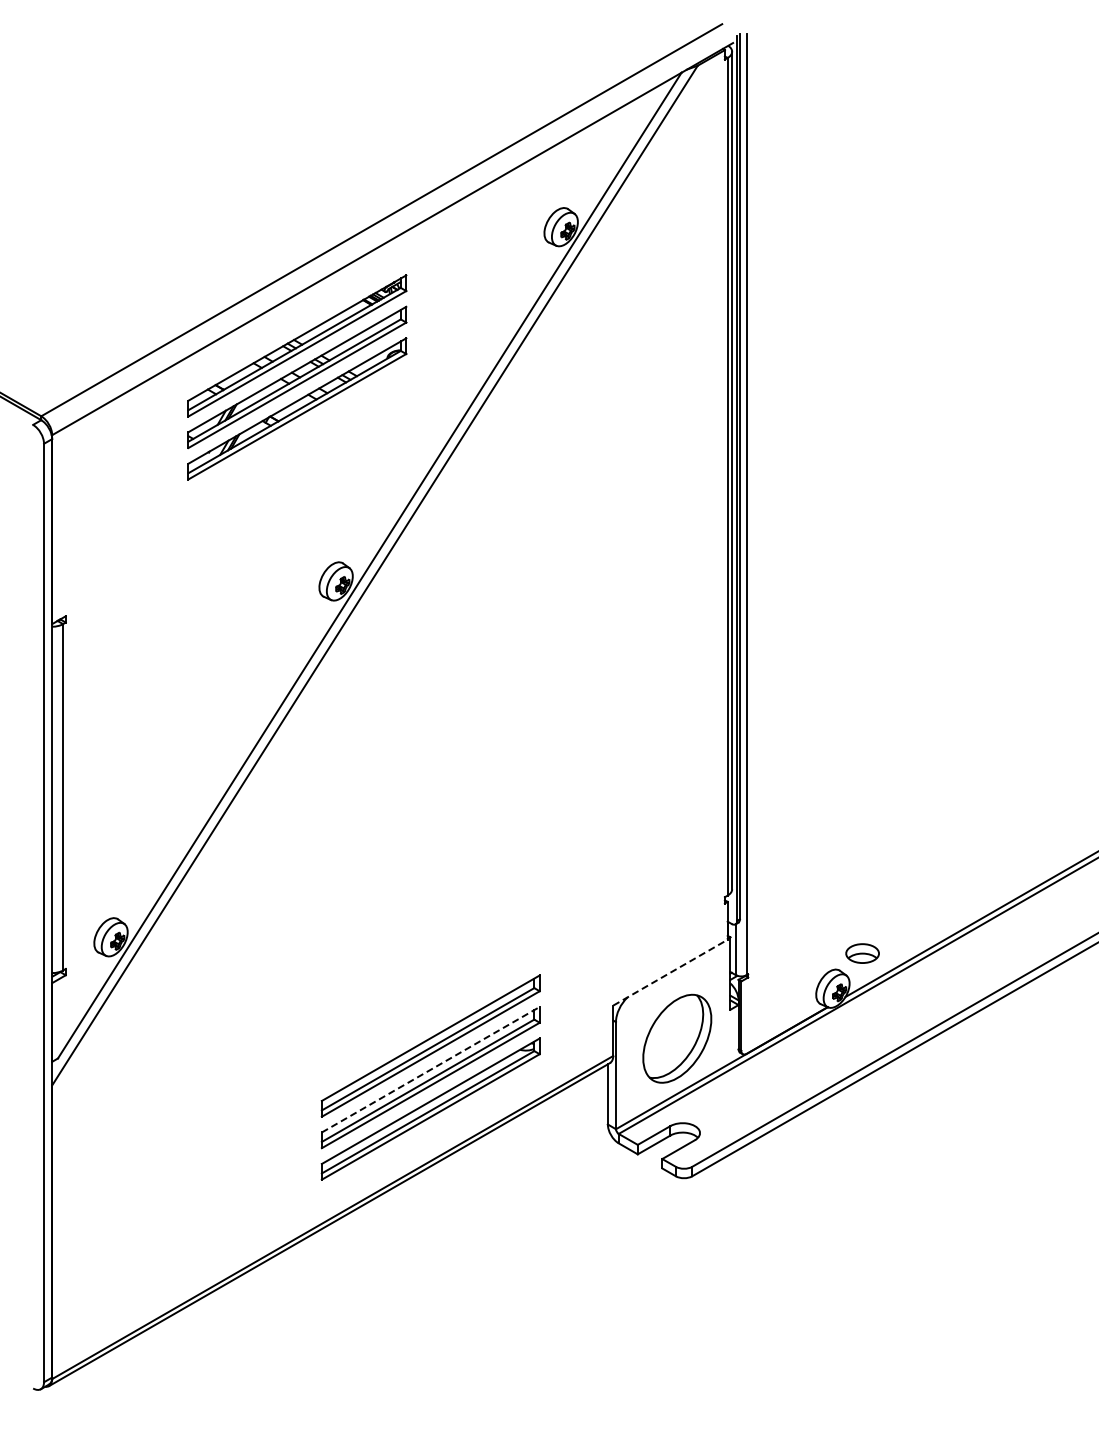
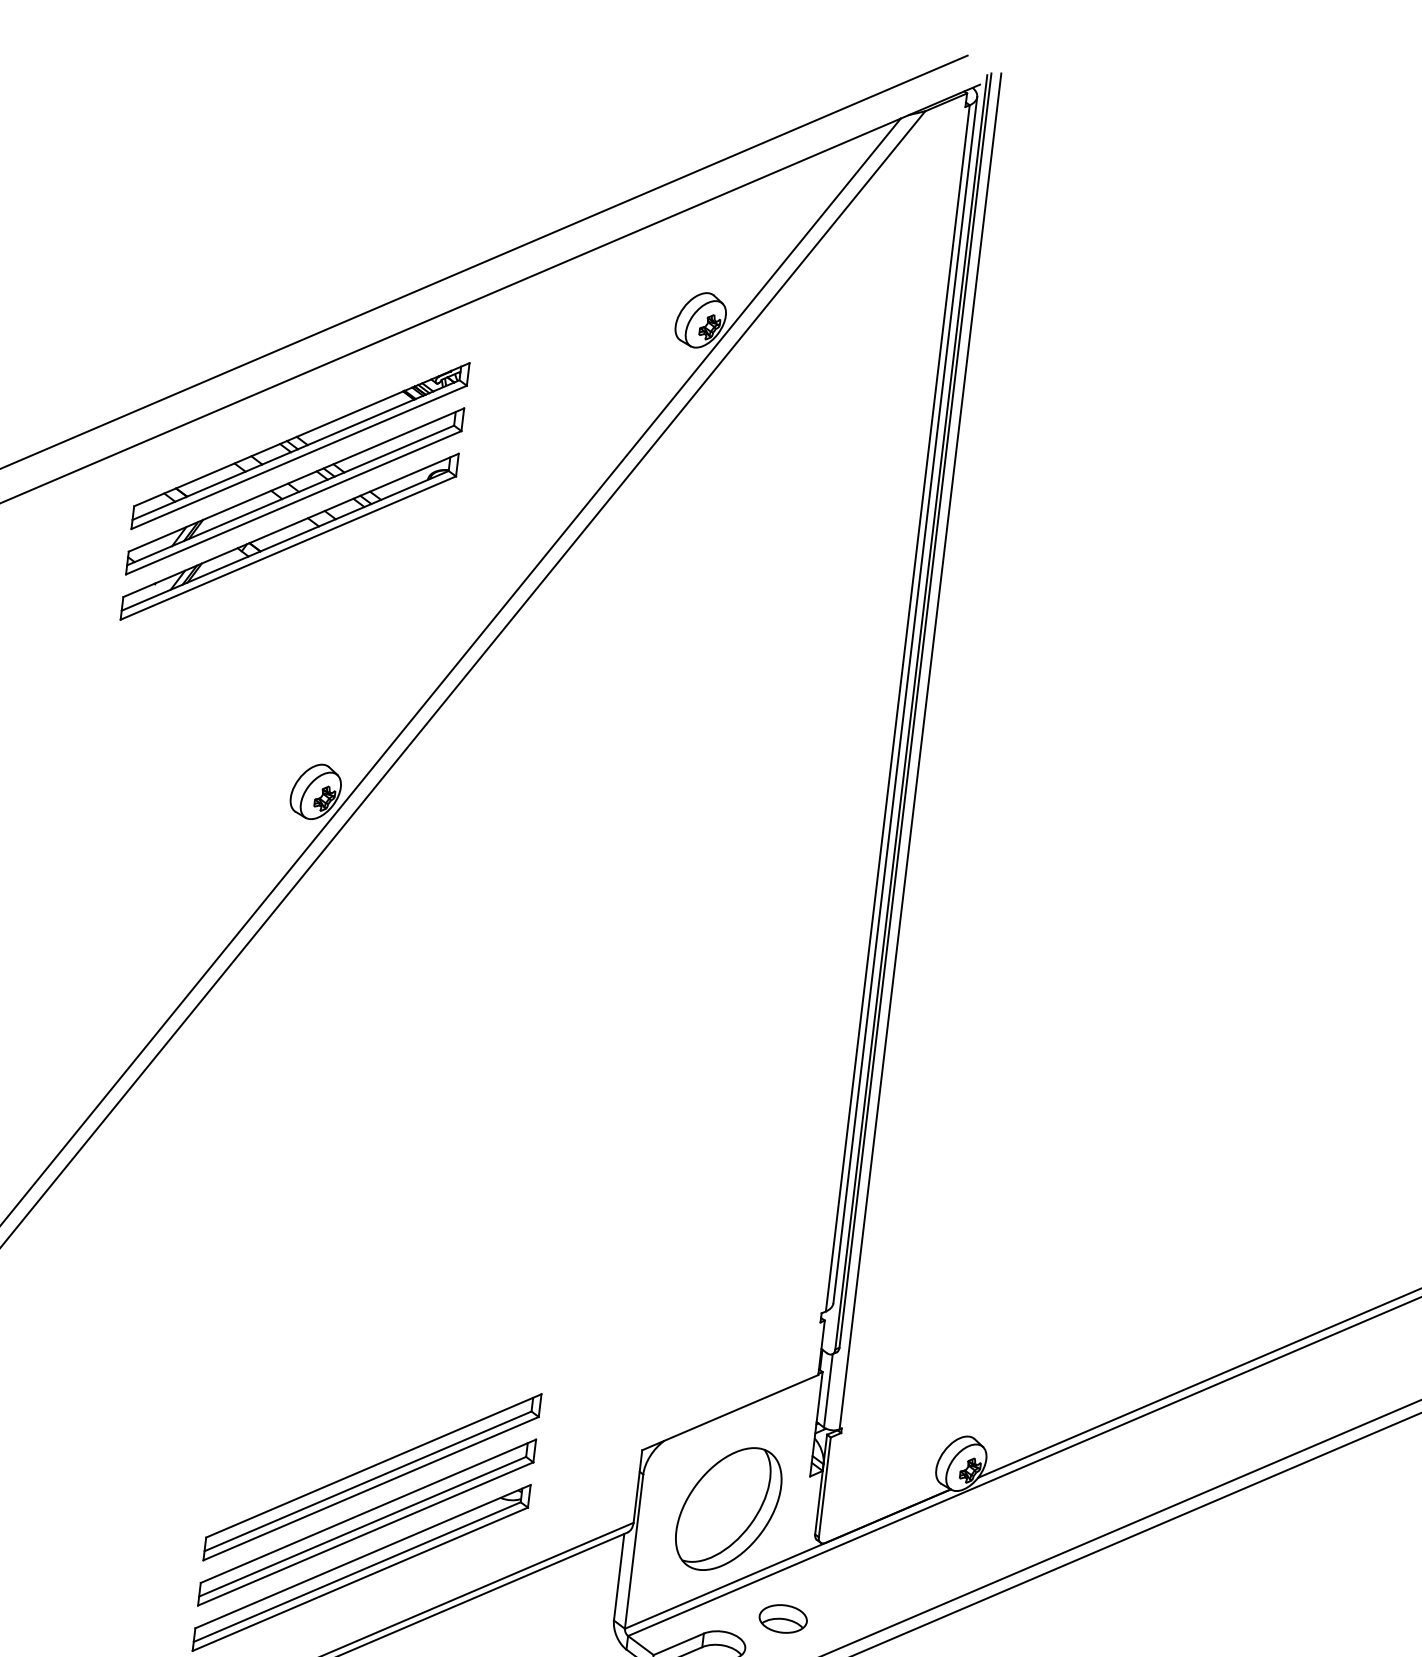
part: (862, 953) -> (783, 1618), moved
line: (670, 972) -> (730, 1412), dashed -> solid
line: (430, 1069) -> (368, 1510), dashed -> solid

